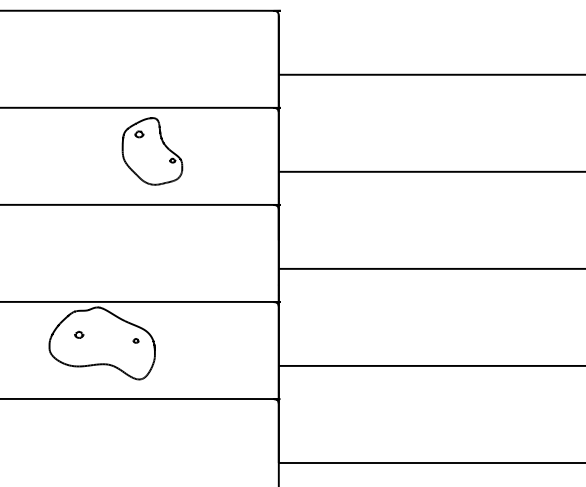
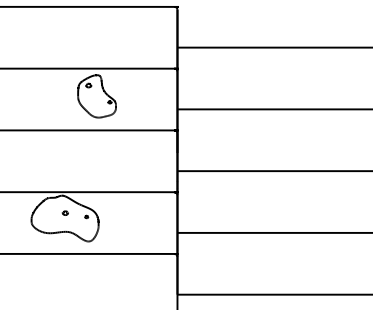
part: (77, 333) -> (64, 212), moved

